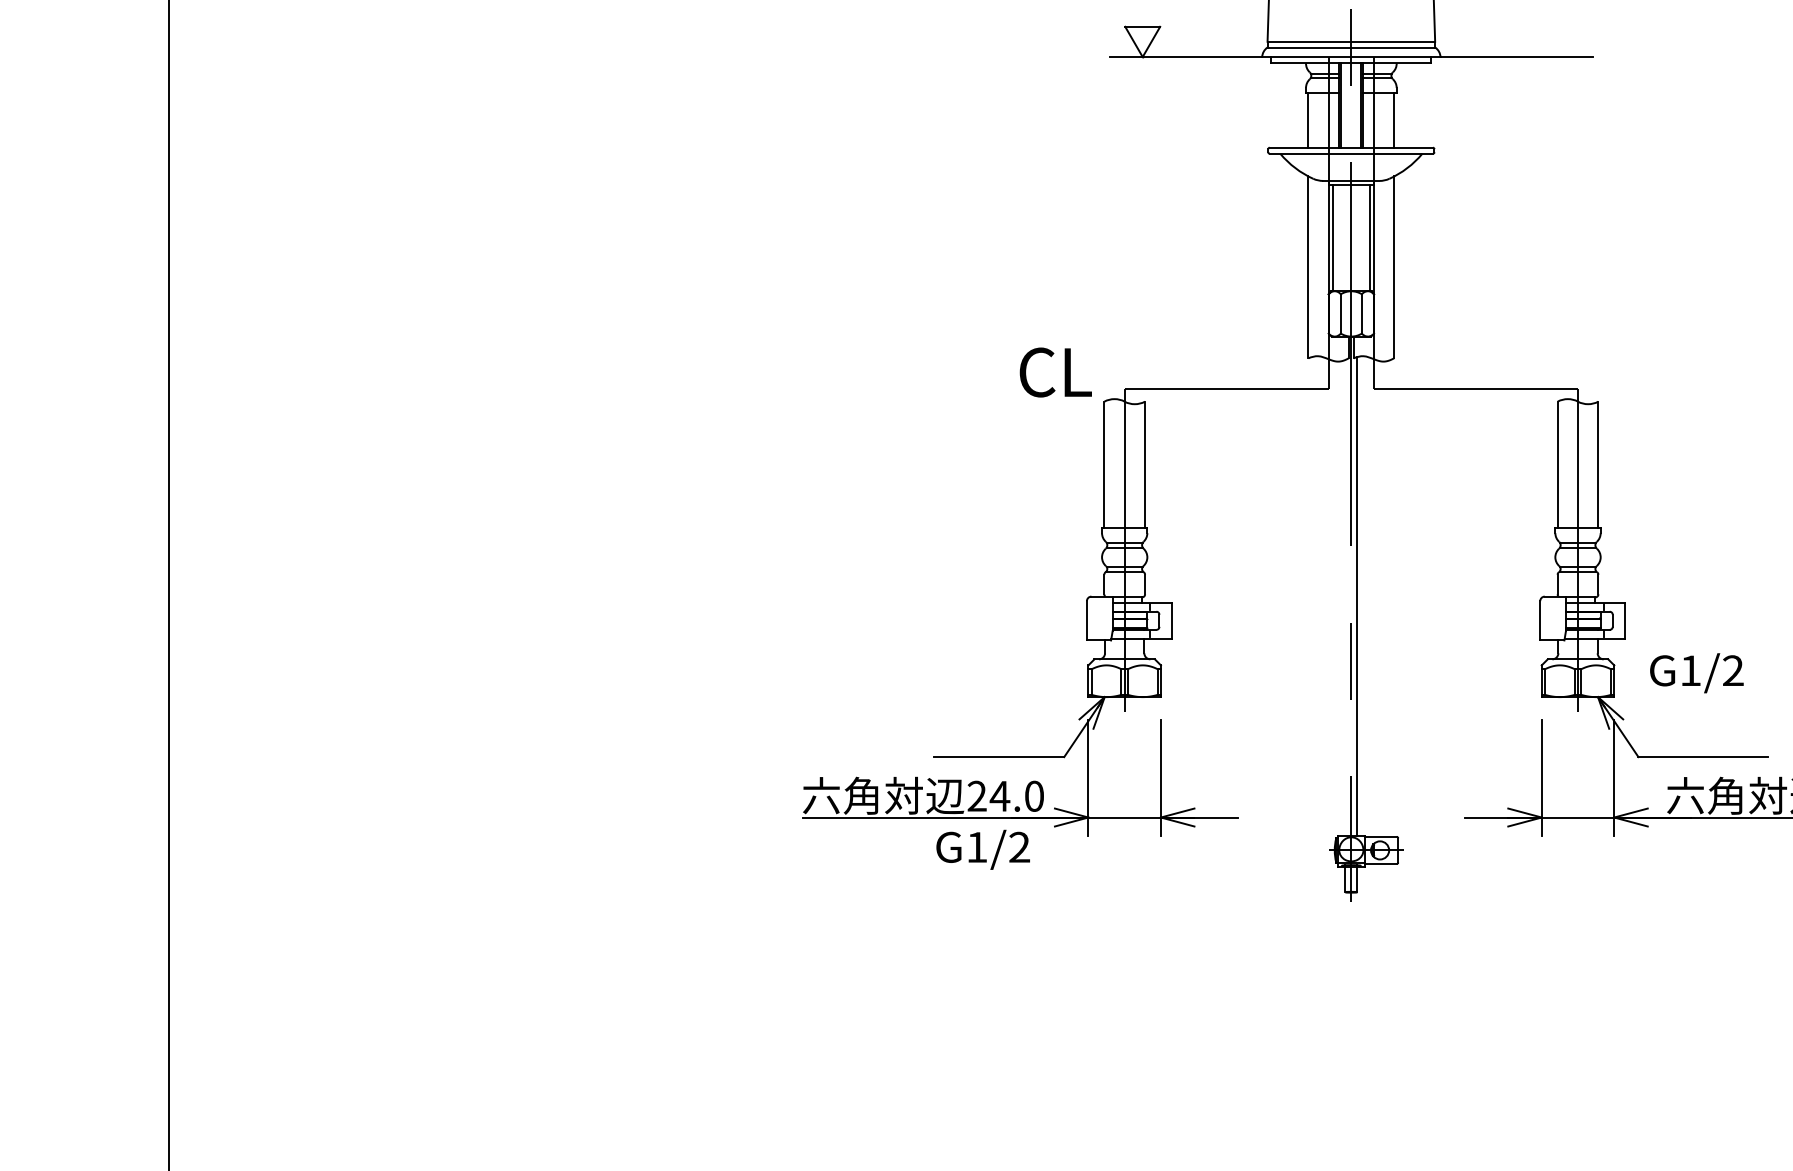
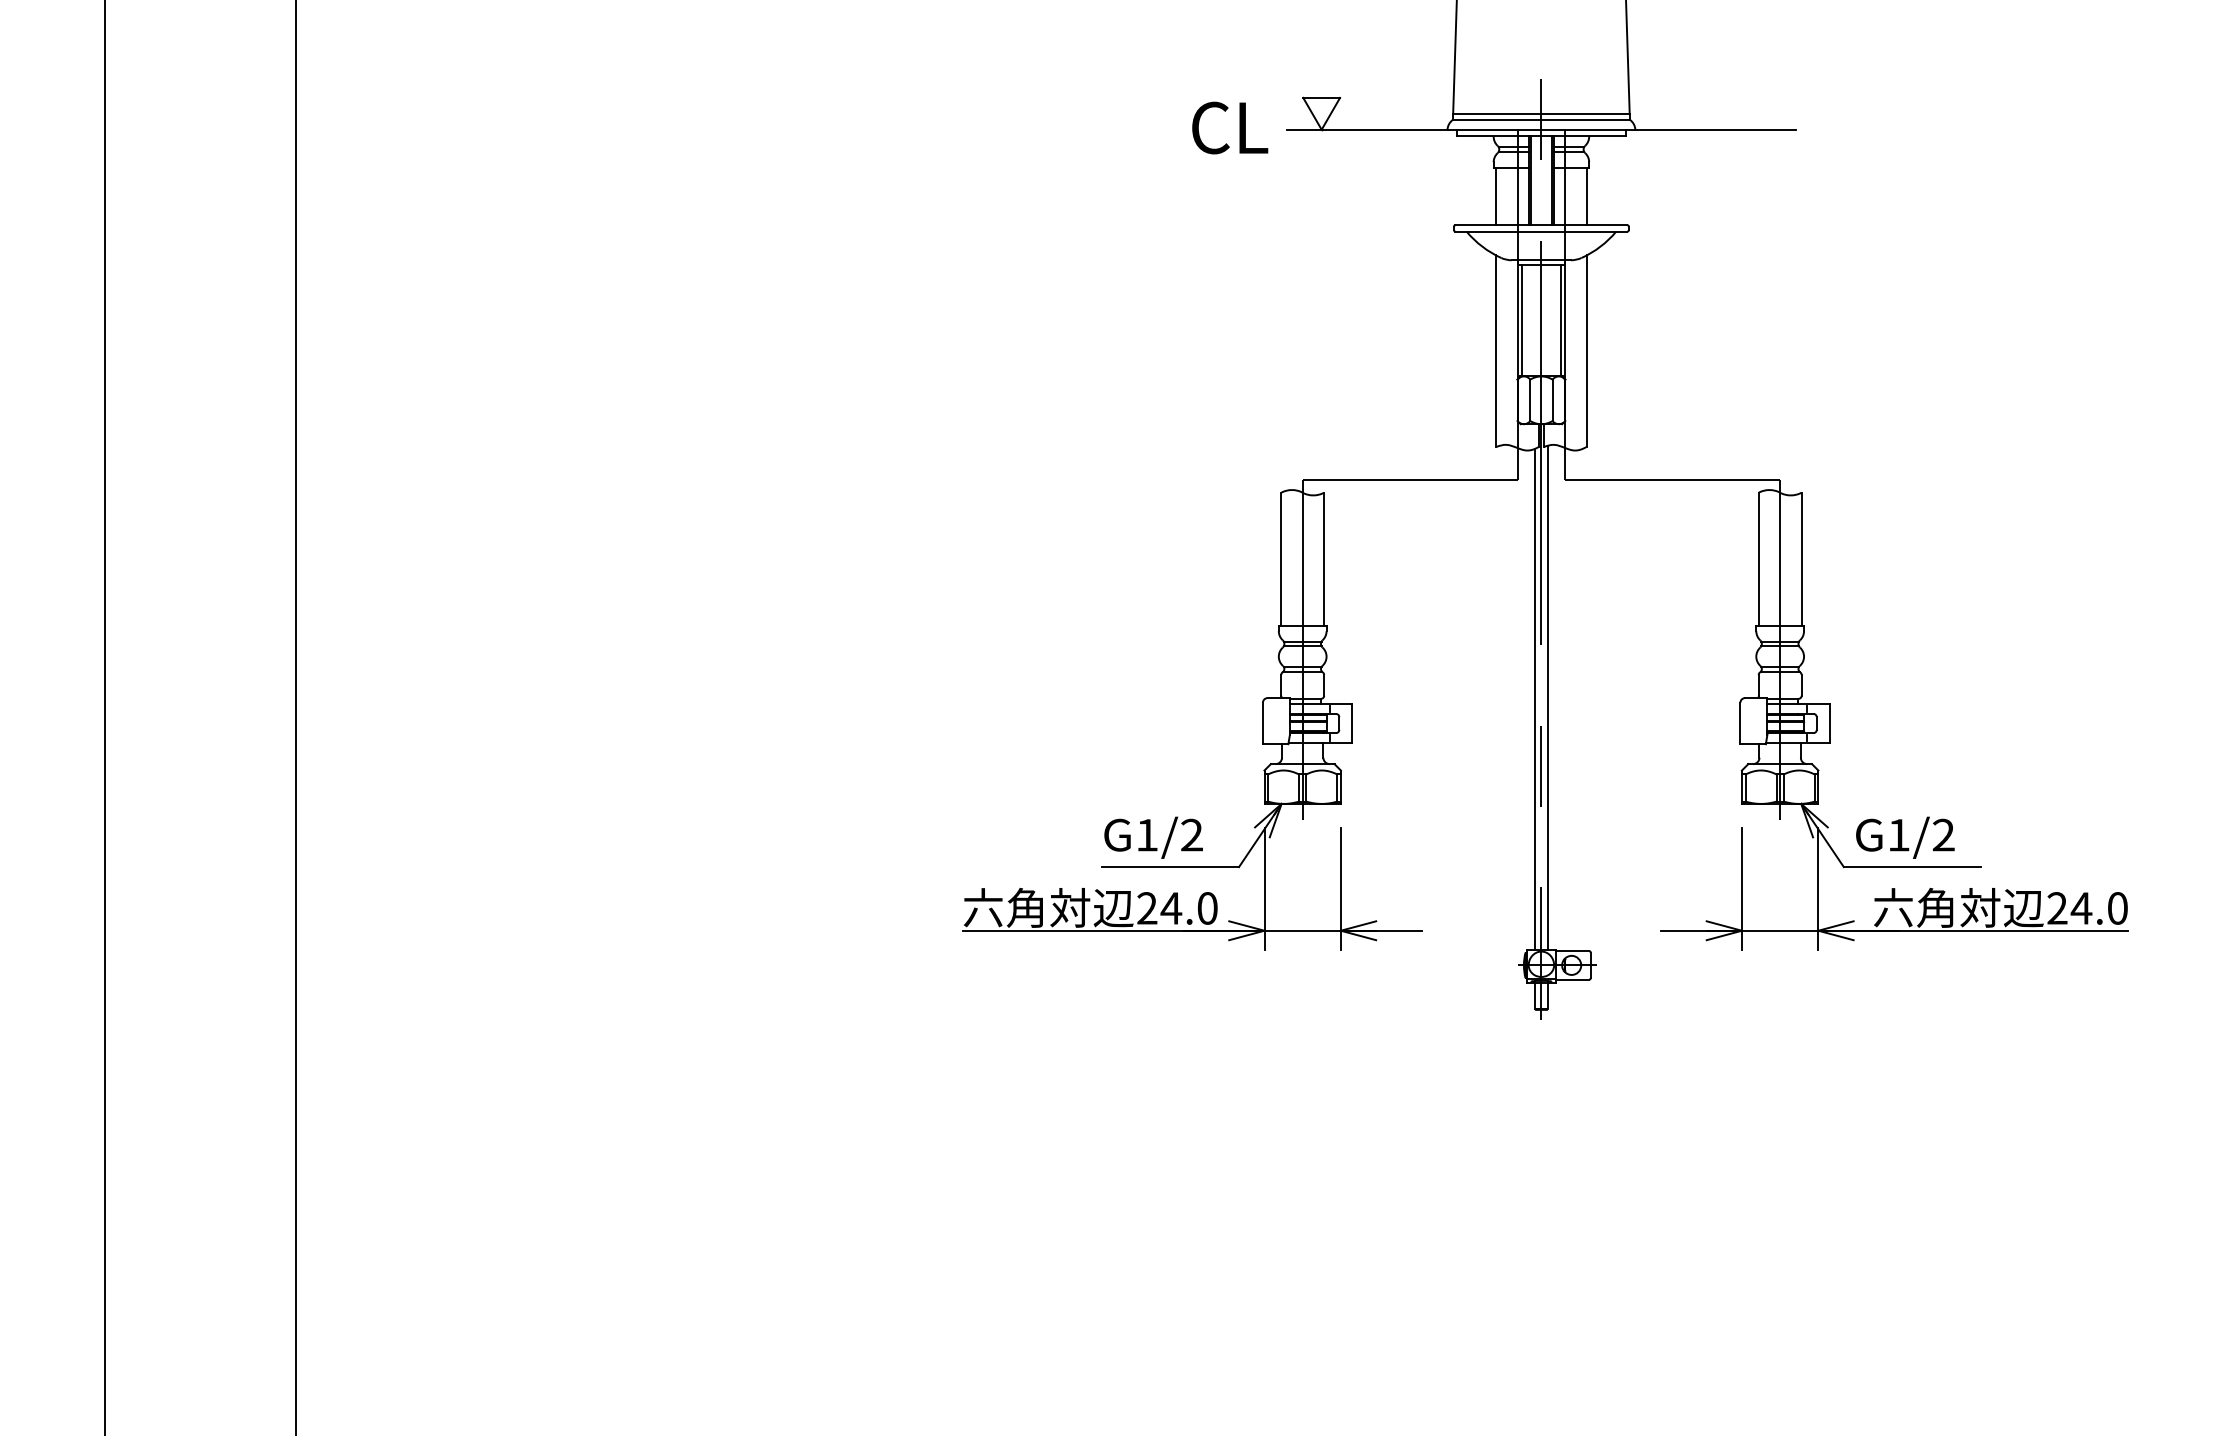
text: (1056, 372) -> (1230, 127), moved
line: (1345, 597) -> (1535, 699), added
text: (1697, 672) -> (1905, 837), moved
text: (983, 849) -> (1153, 837), moved

